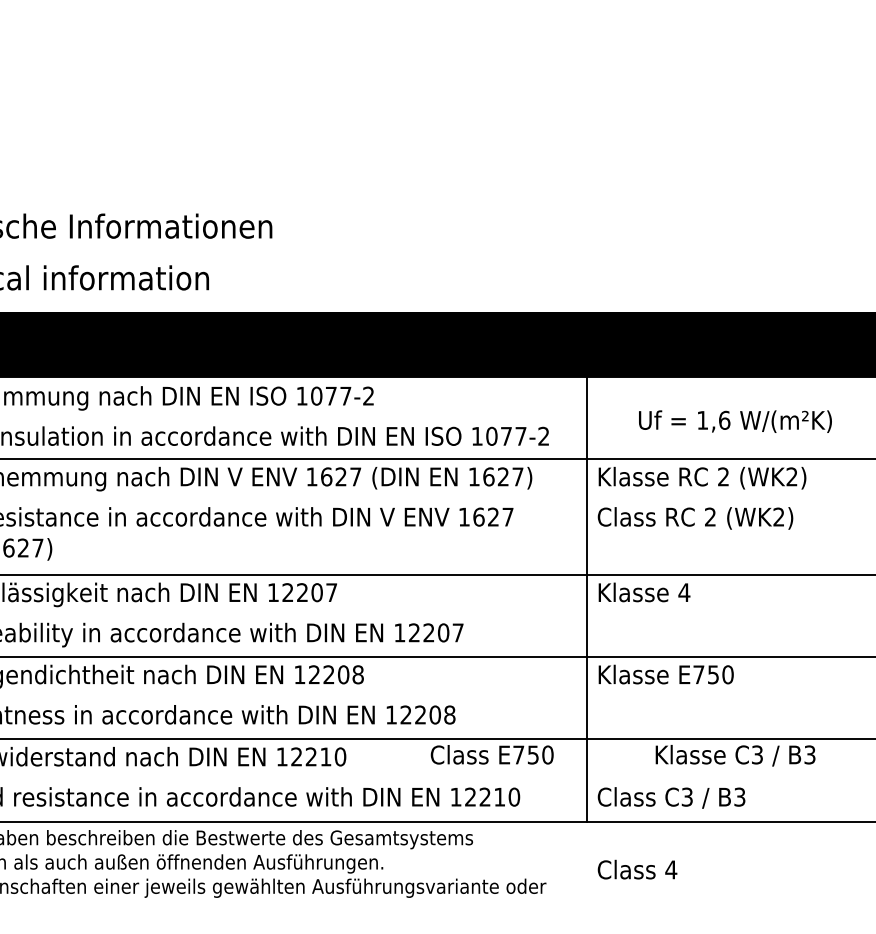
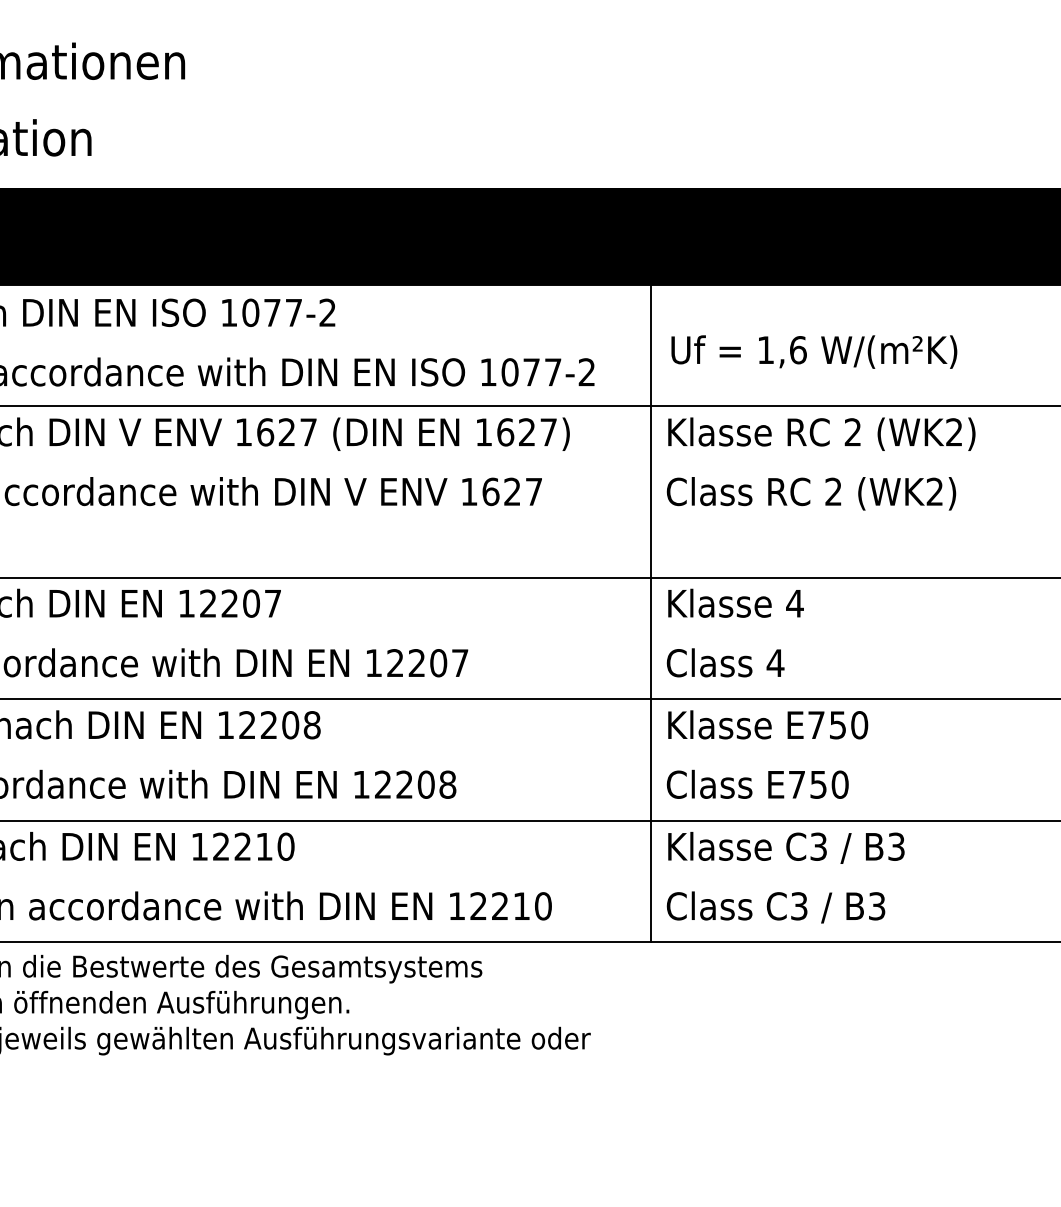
text: (735, 421) -> (814, 351), moved
text: (491, 754) -> (756, 783), moved
text: (735, 755) -> (786, 847), moved
text: (637, 869) -> (725, 662), moved

